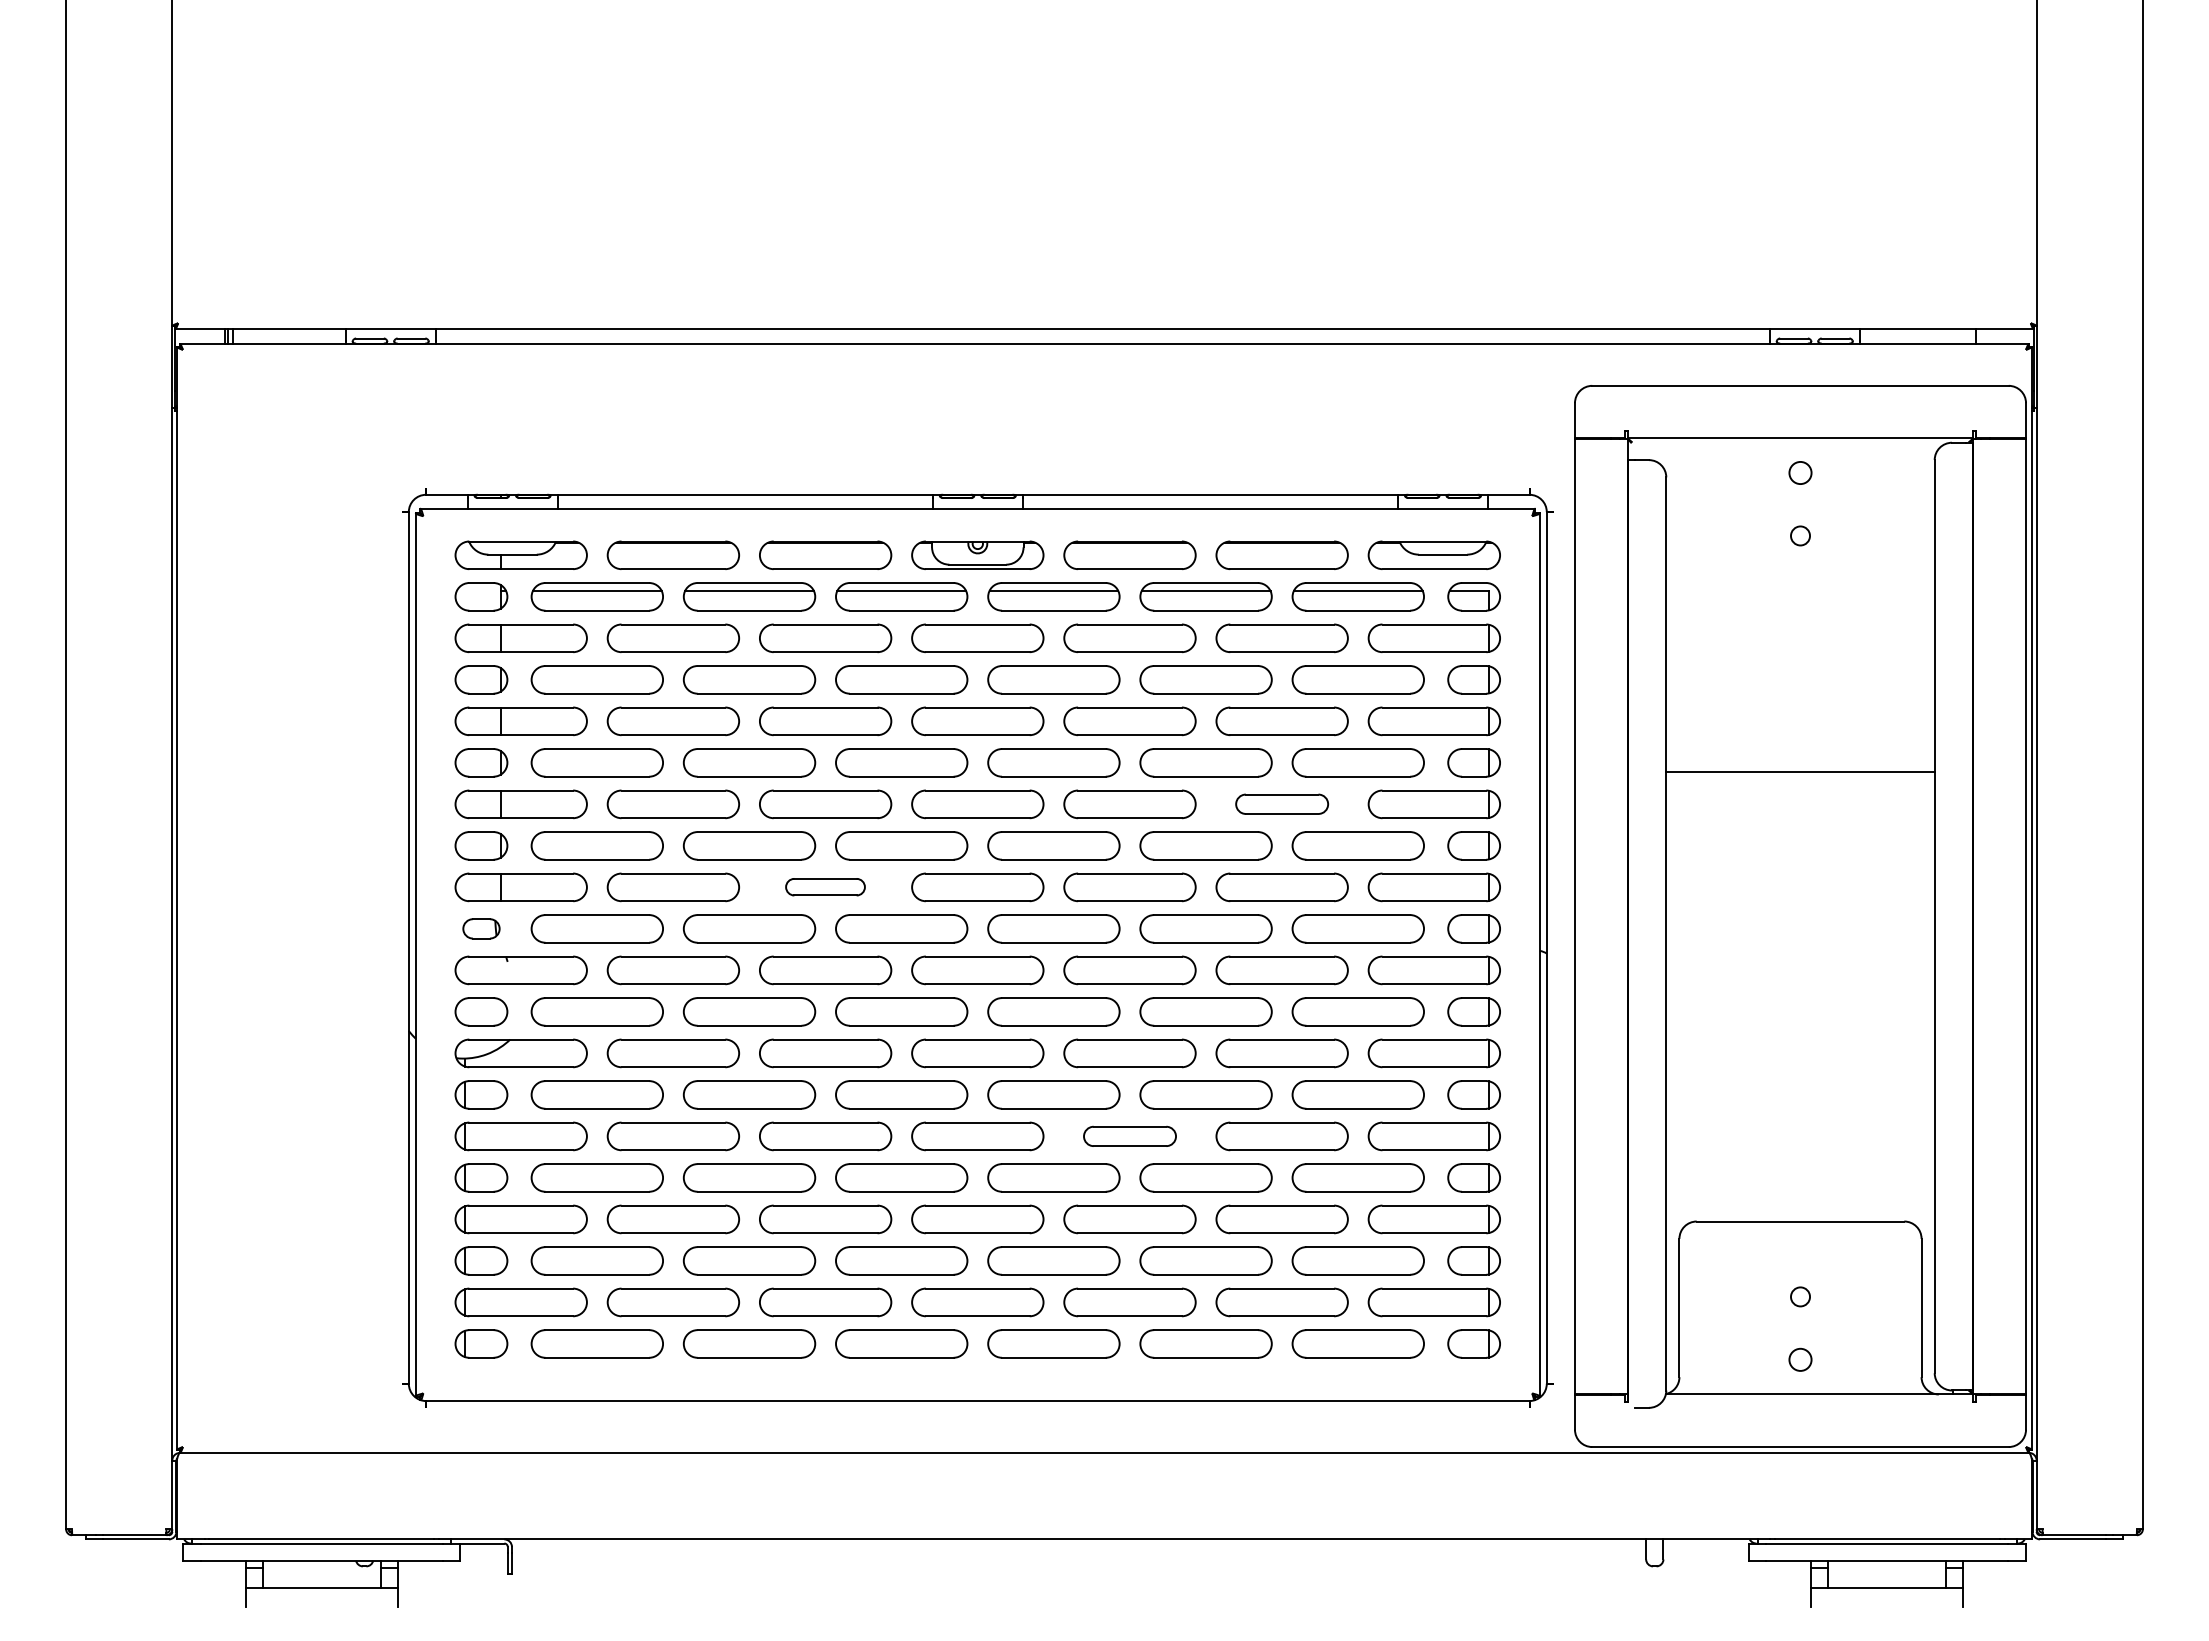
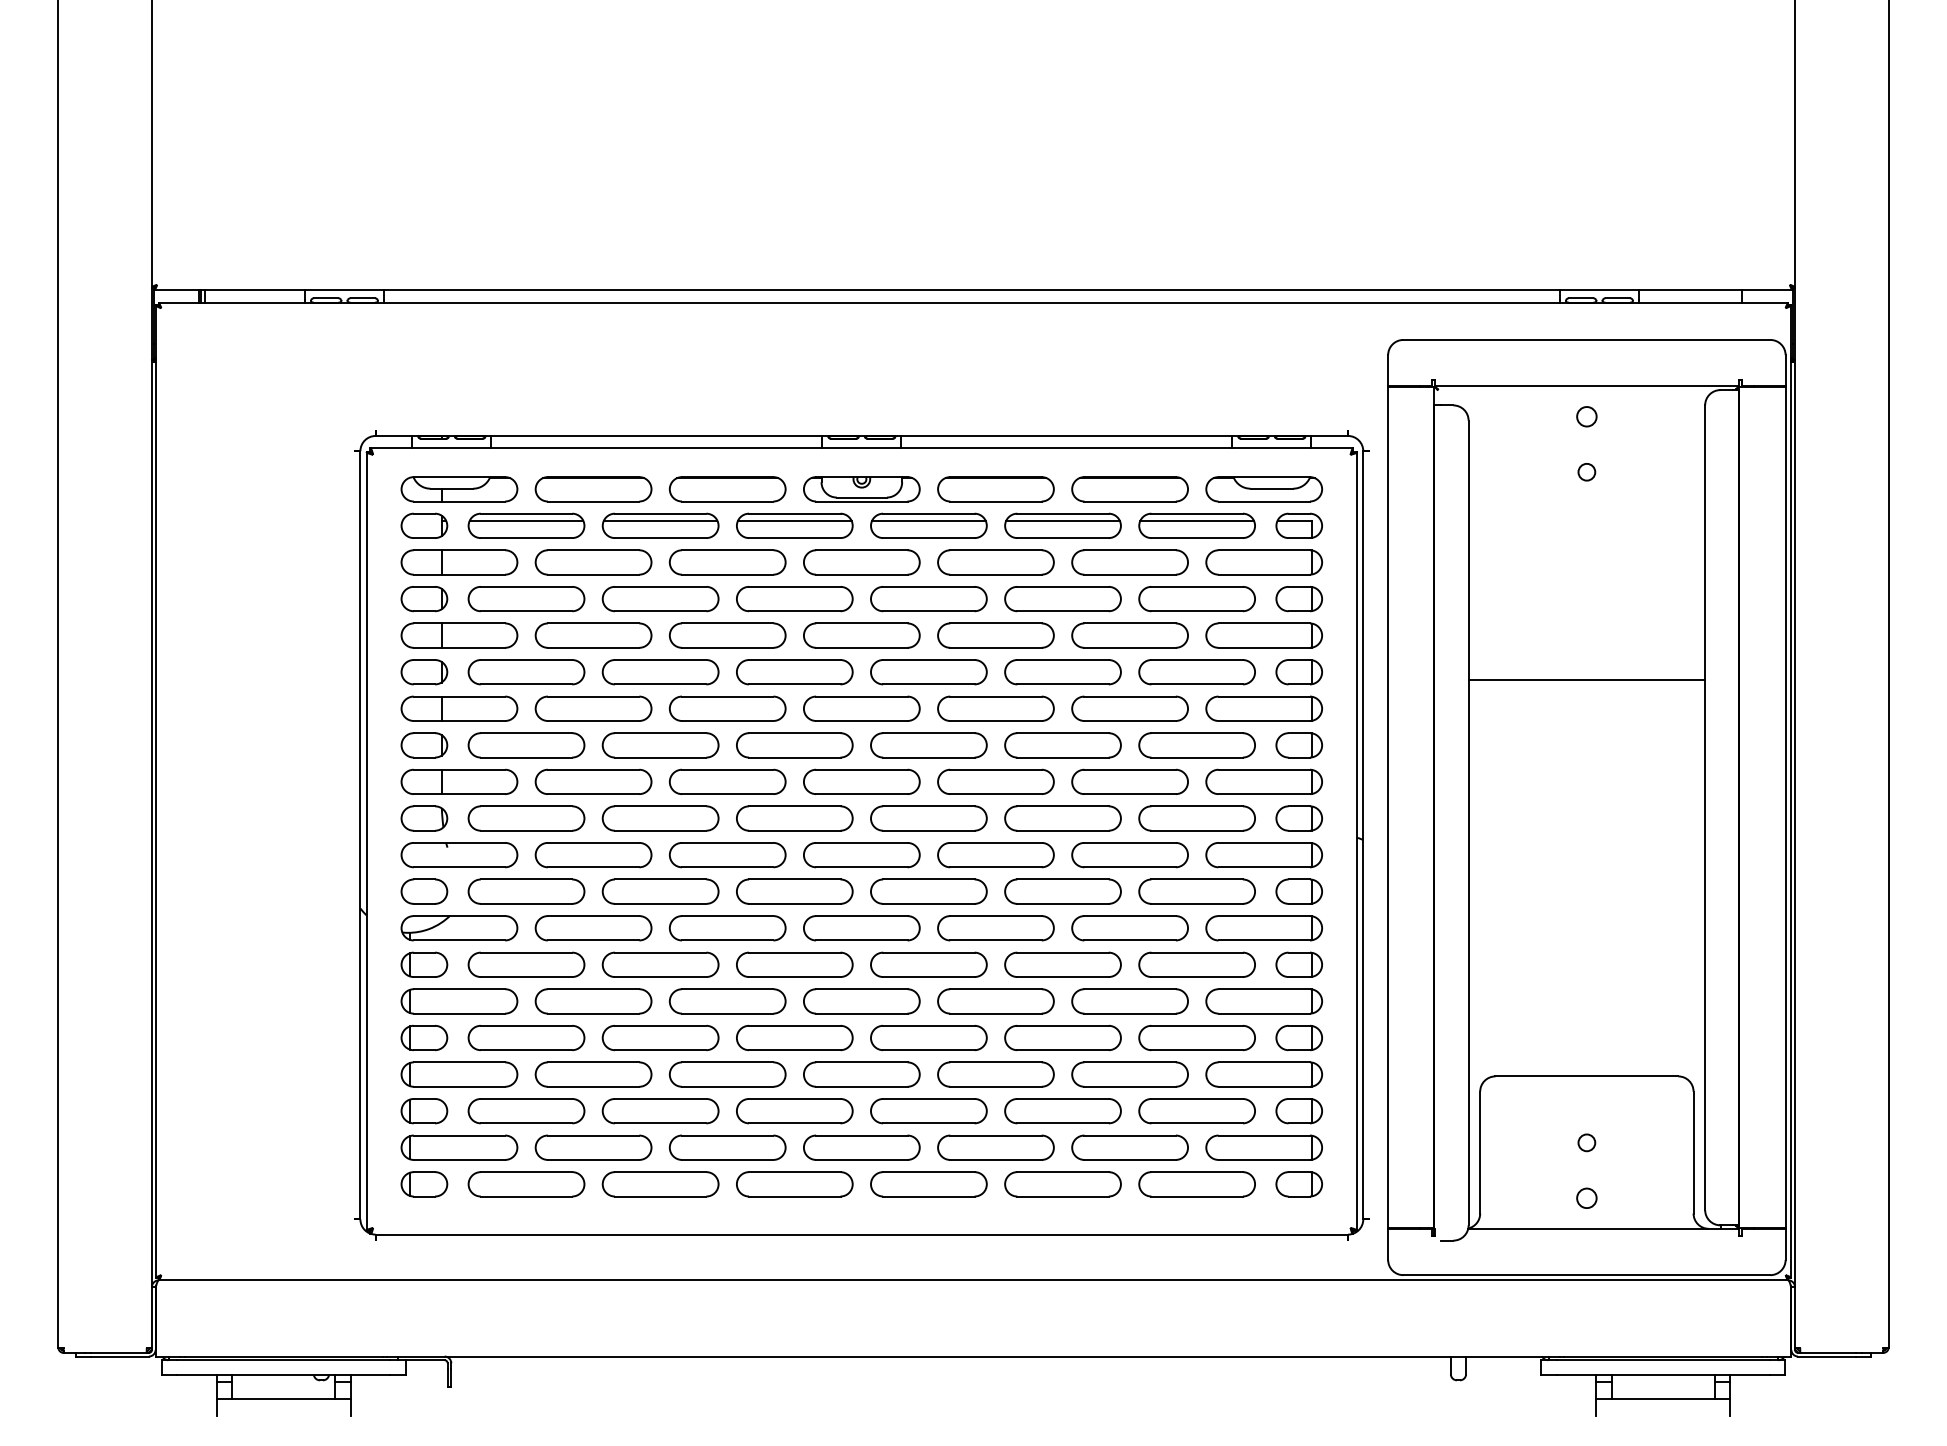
part: (1281, 804) -> (1129, 708), size x1.43
part: (825, 886) -> (727, 781), size x1.67
part: (481, 928) -> (424, 818), size x1.43
part: (1129, 1136) -> (995, 1001), size x1.43

